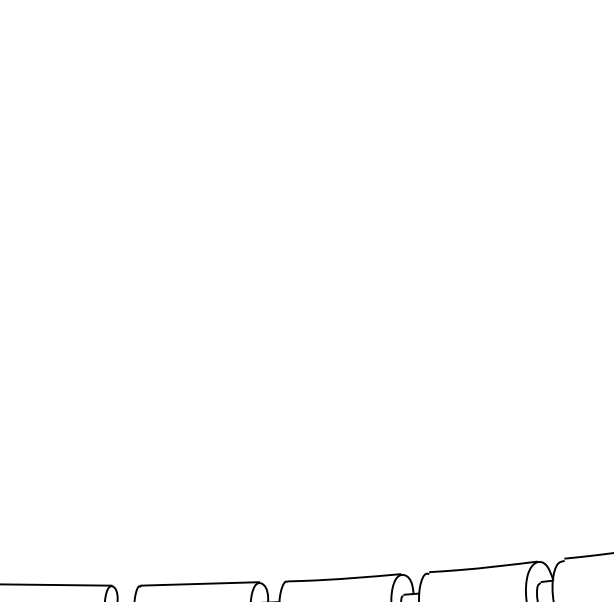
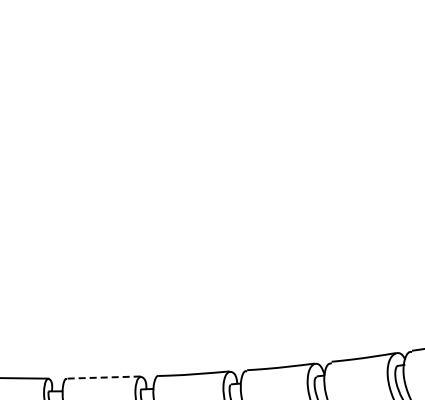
line: (199, 583) -> (103, 377), solid -> dashed

